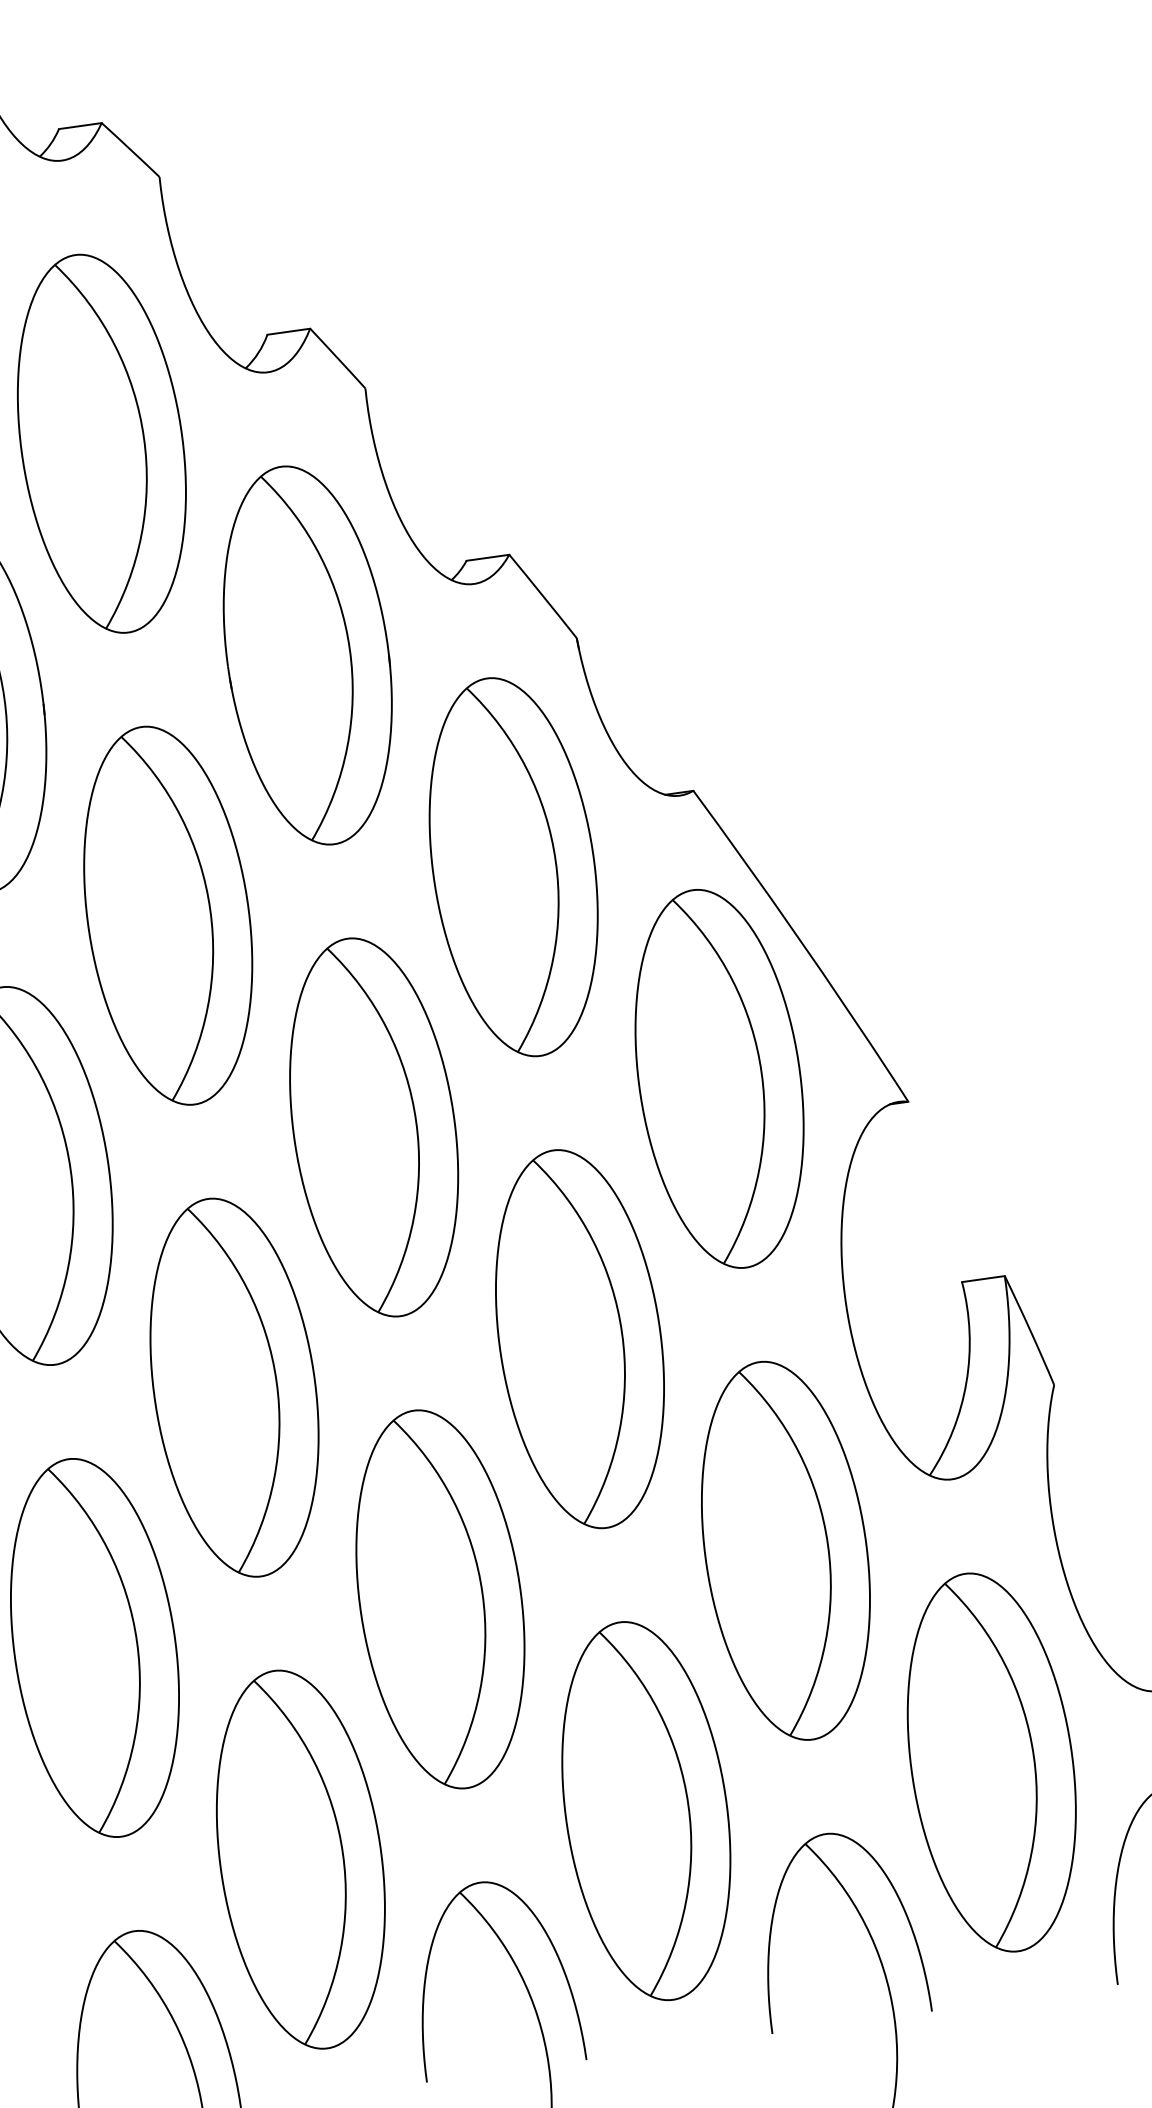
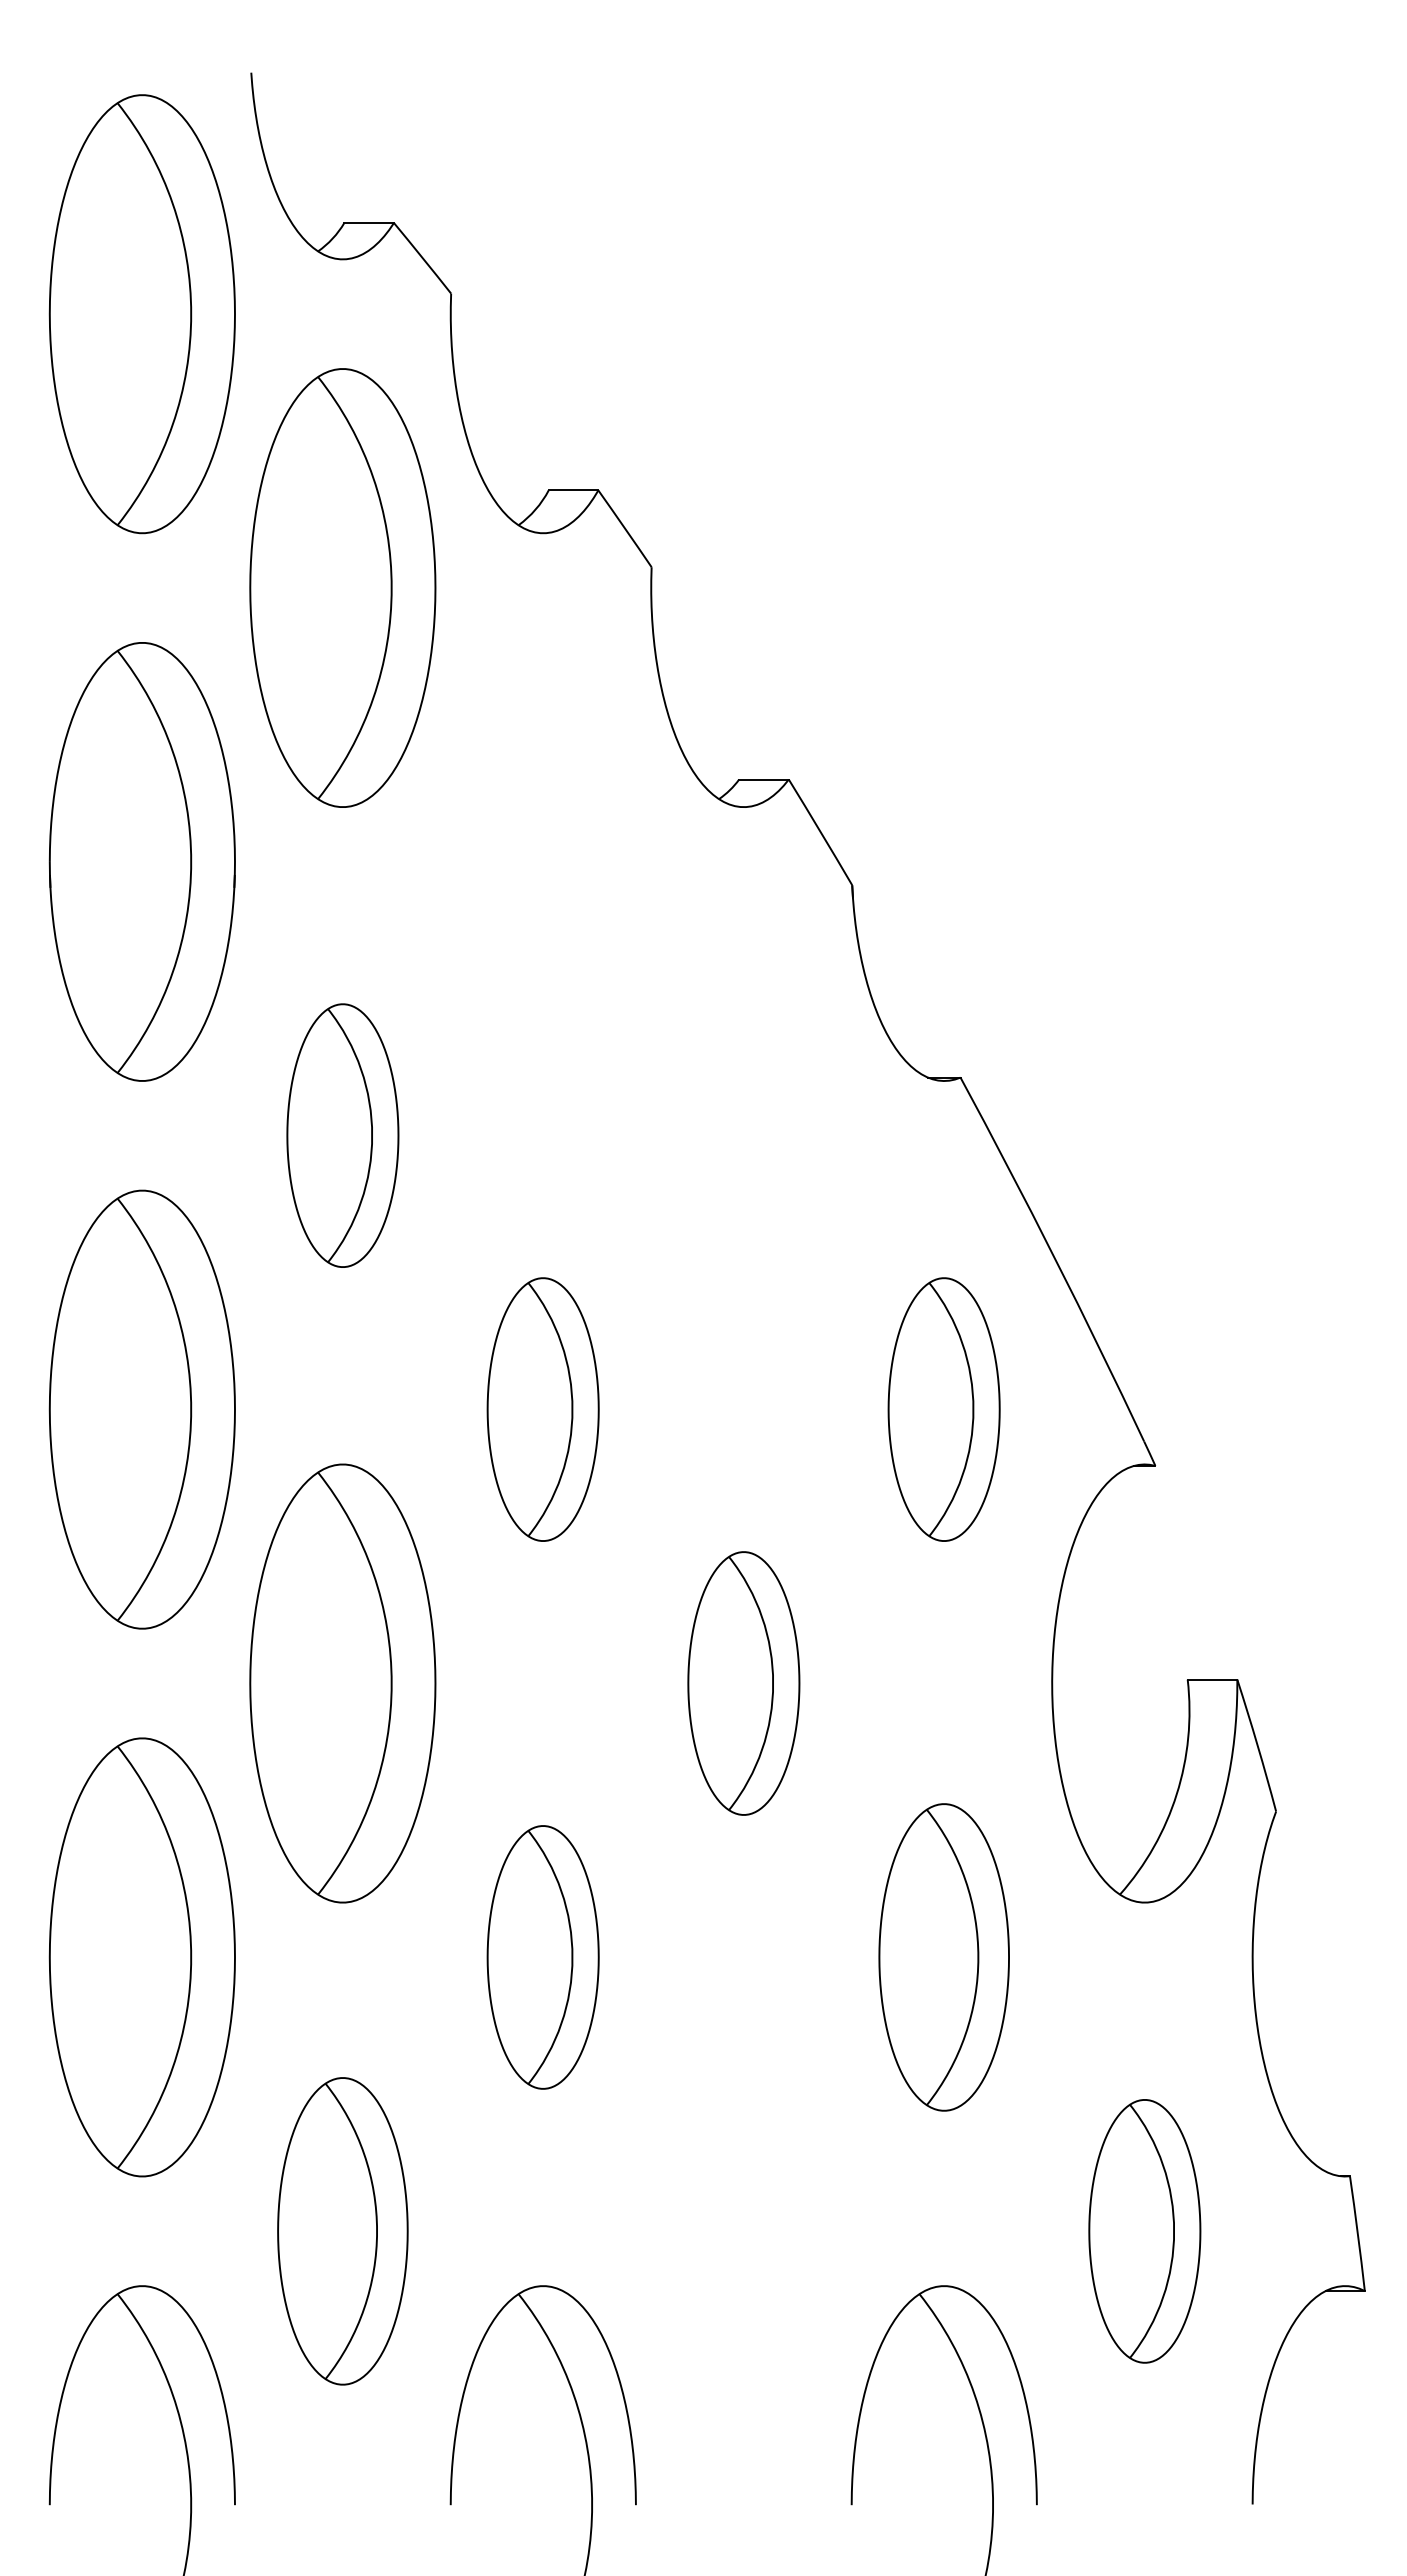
part: (307, 655) -> (542, 861), removed
part: (513, 866) -> (743, 1135), removed
part: (167, 915) -> (342, 1135), size x0.6
part: (718, 1078) -> (943, 1409), size x0.6
part: (373, 1127) -> (542, 1409), size x0.6
part: (579, 1339) -> (743, 1683), size x0.6
part: (785, 1551) -> (943, 1957), size x0.7
part: (439, 1599) -> (542, 1957), size x0.6
part: (991, 1762) -> (1144, 2231), size x0.6
part: (646, 1811) -> (743, 2231), removed
part: (300, 1859) -> (342, 2231), size x0.7

